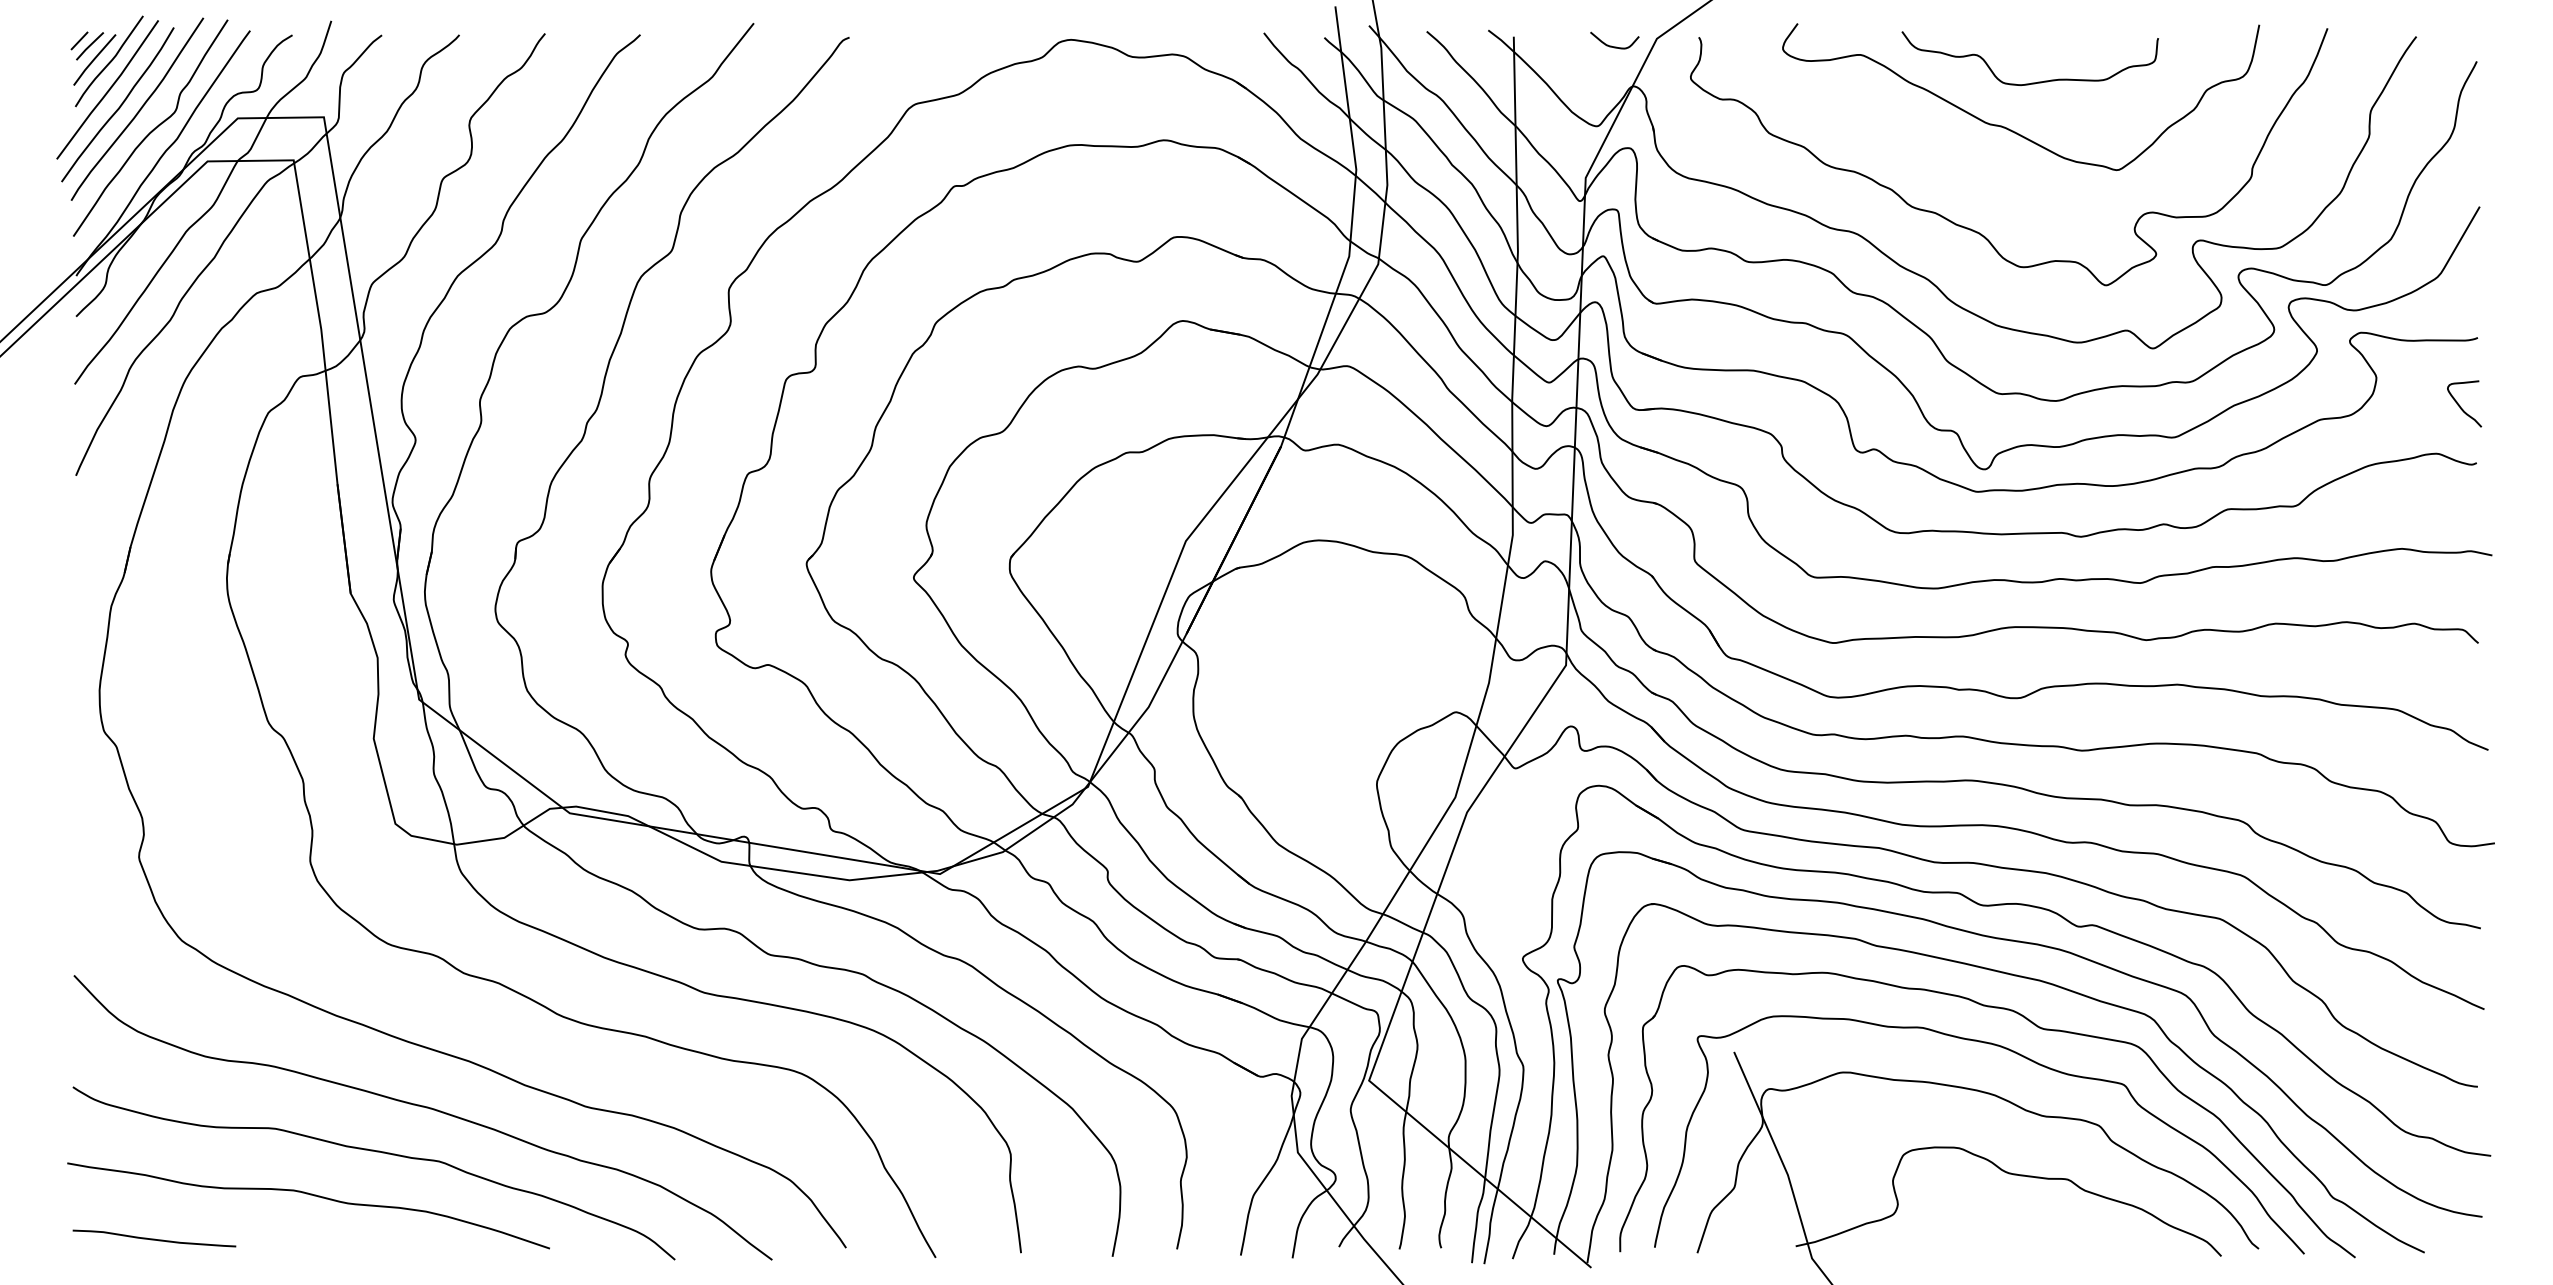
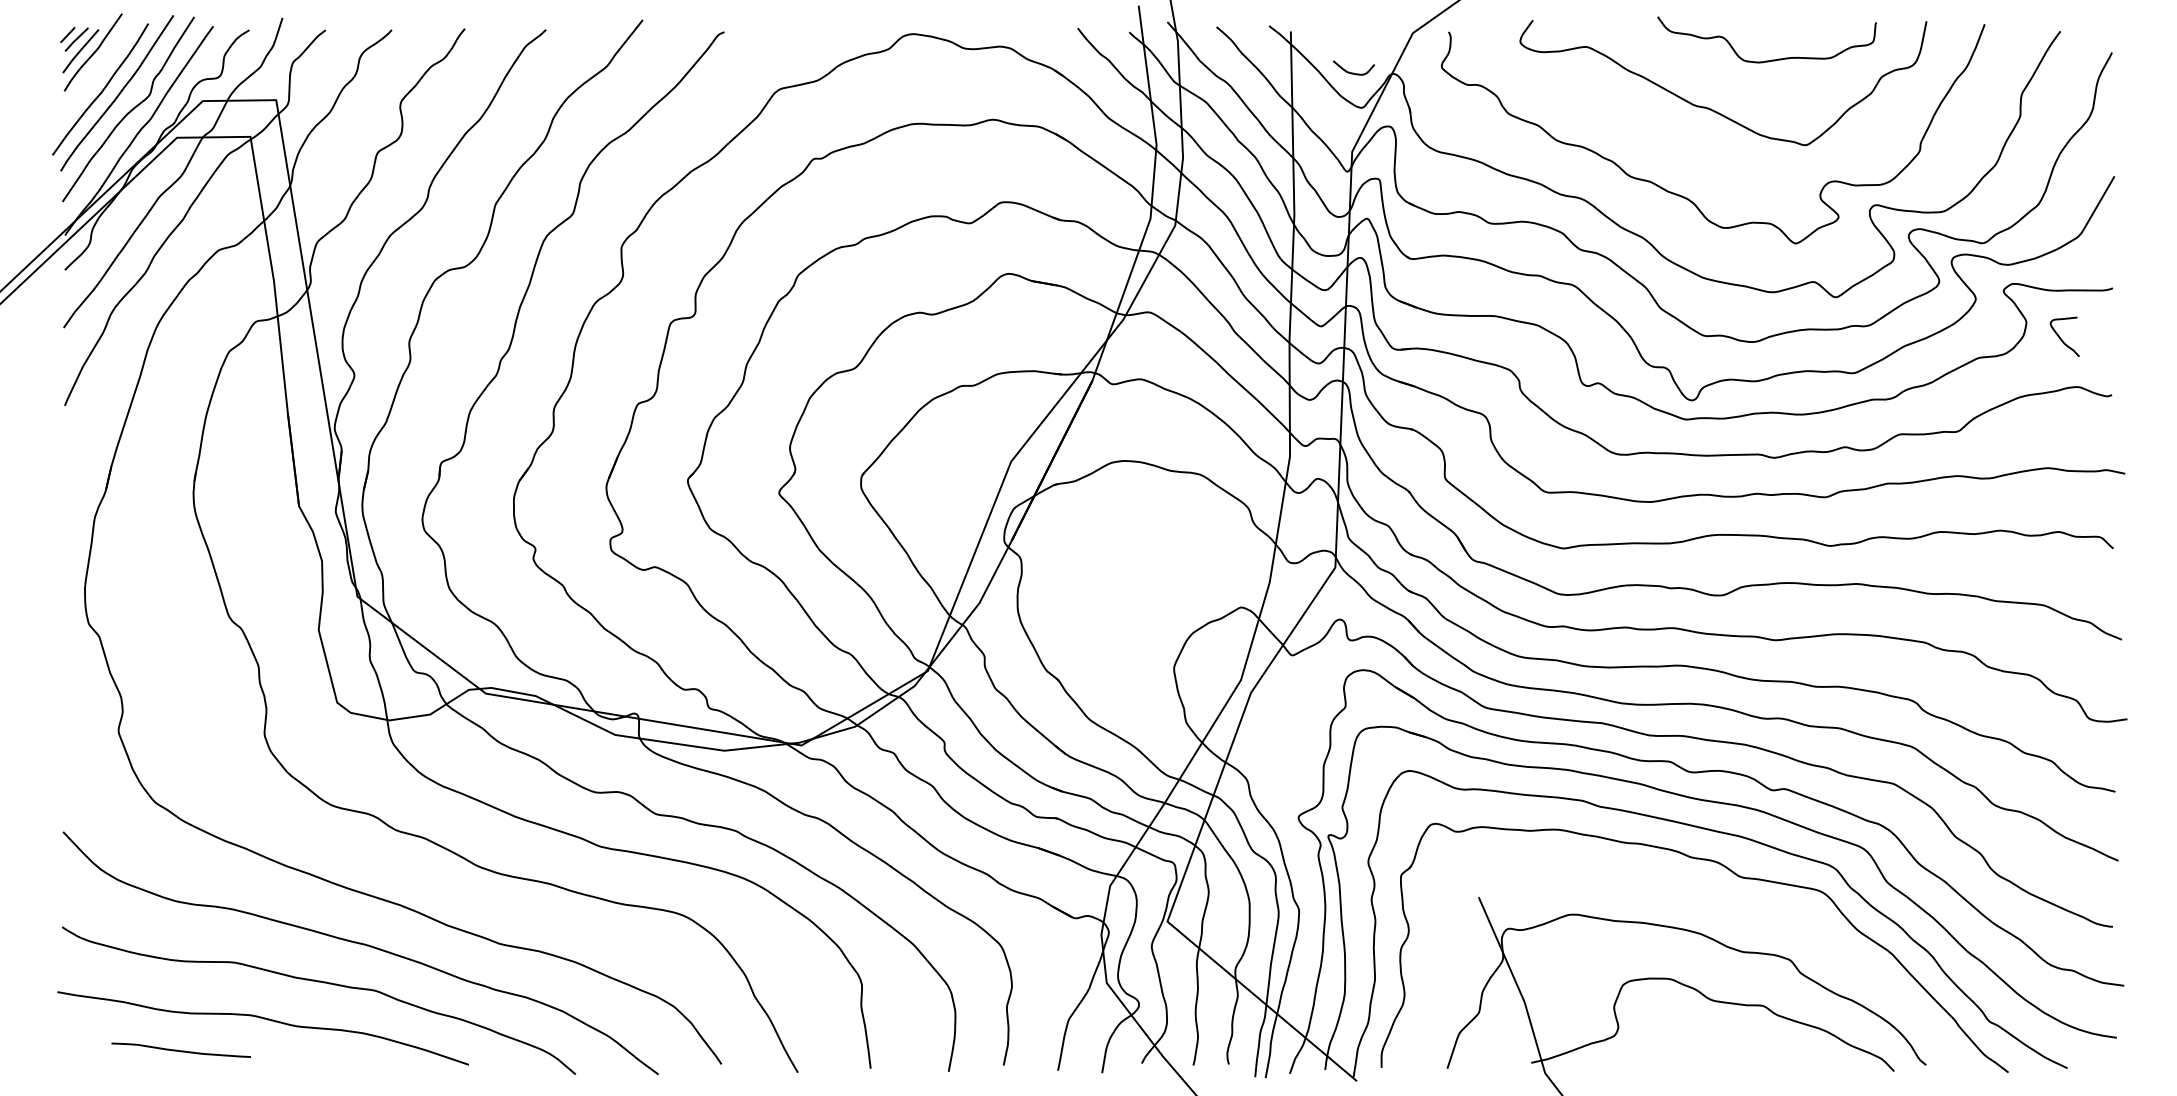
curve: (1611, 45) -> (1351, 72), moved
curve: (2031, 82) -> (1768, 60), moved
line: (108, 89) -> (92, 76), removed
curve: (2460, 405) -> (2061, 338), moved
curve: (2012, 1052) -> (1716, 897), removed
curve: (154, 1238) -> (181, 1050), moved

